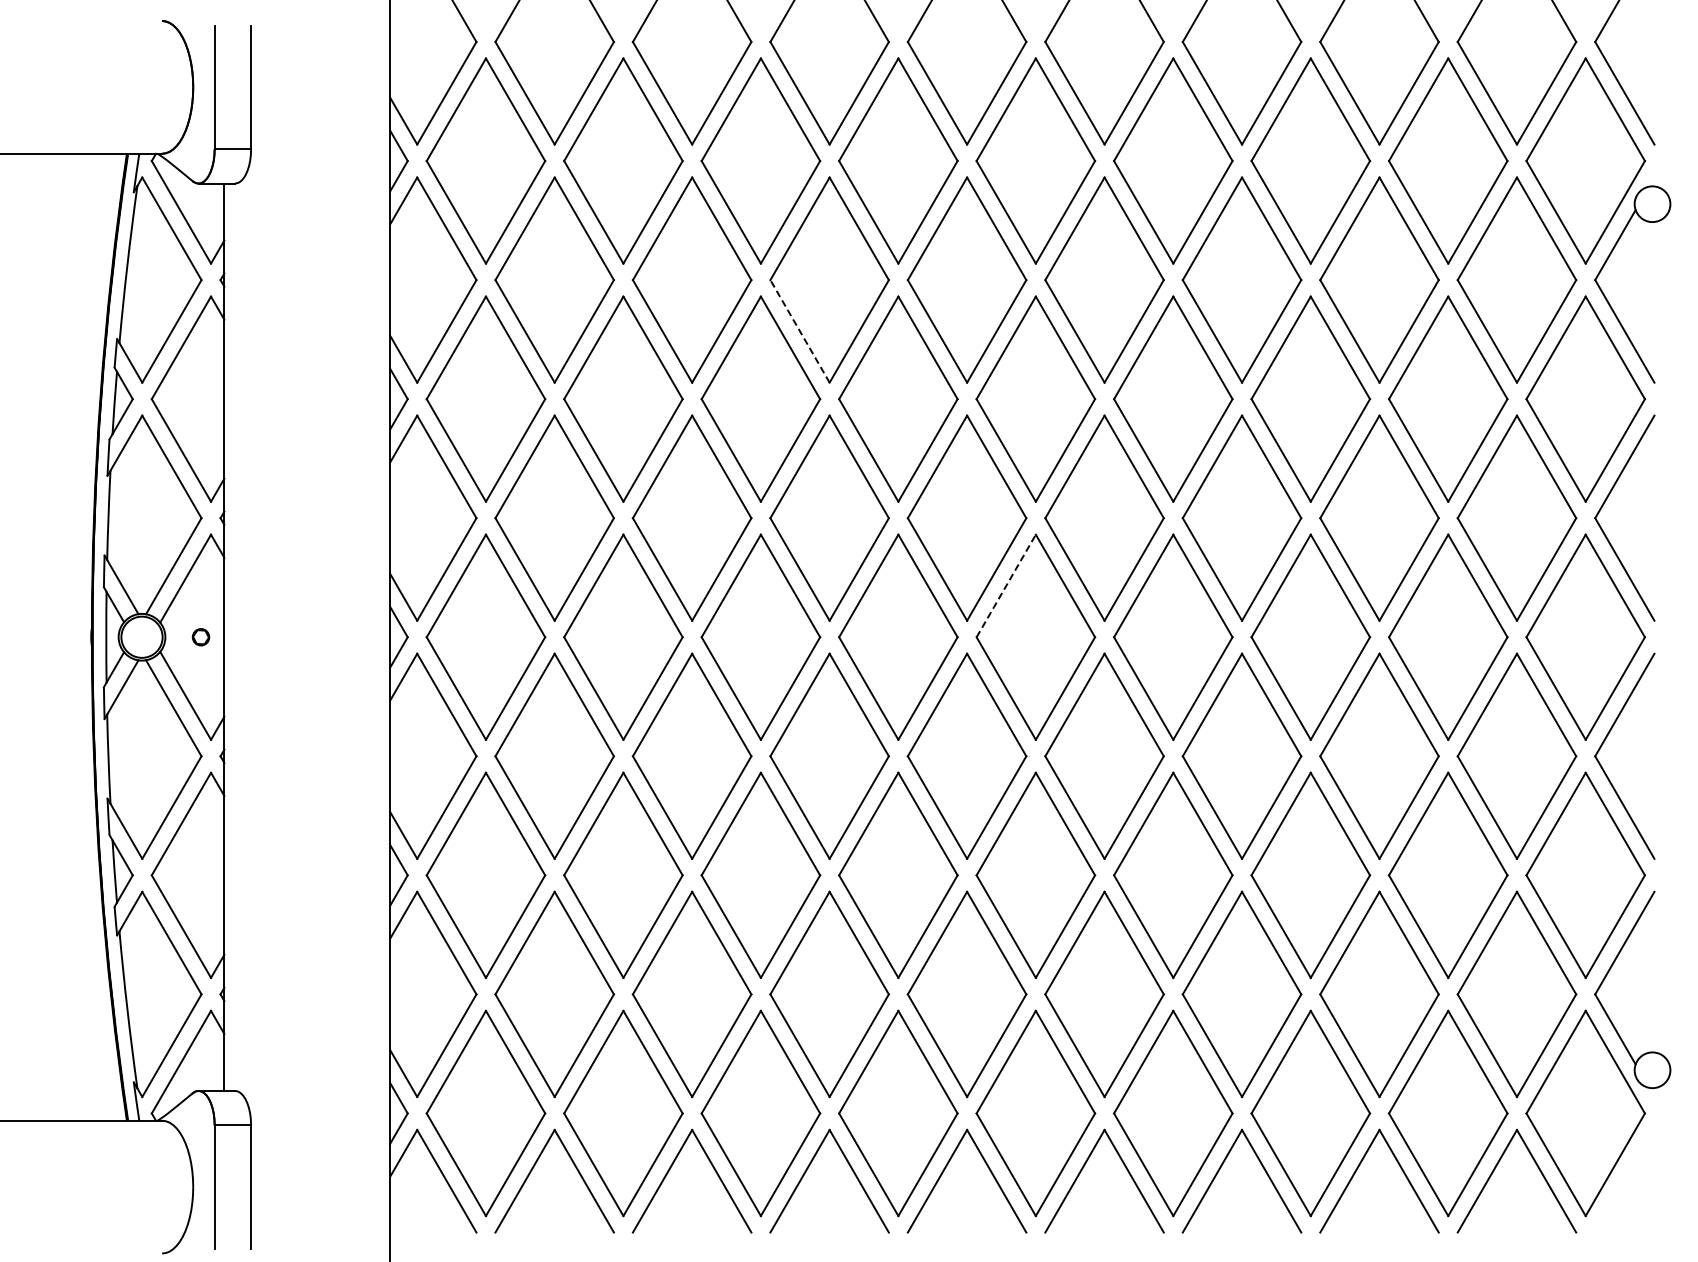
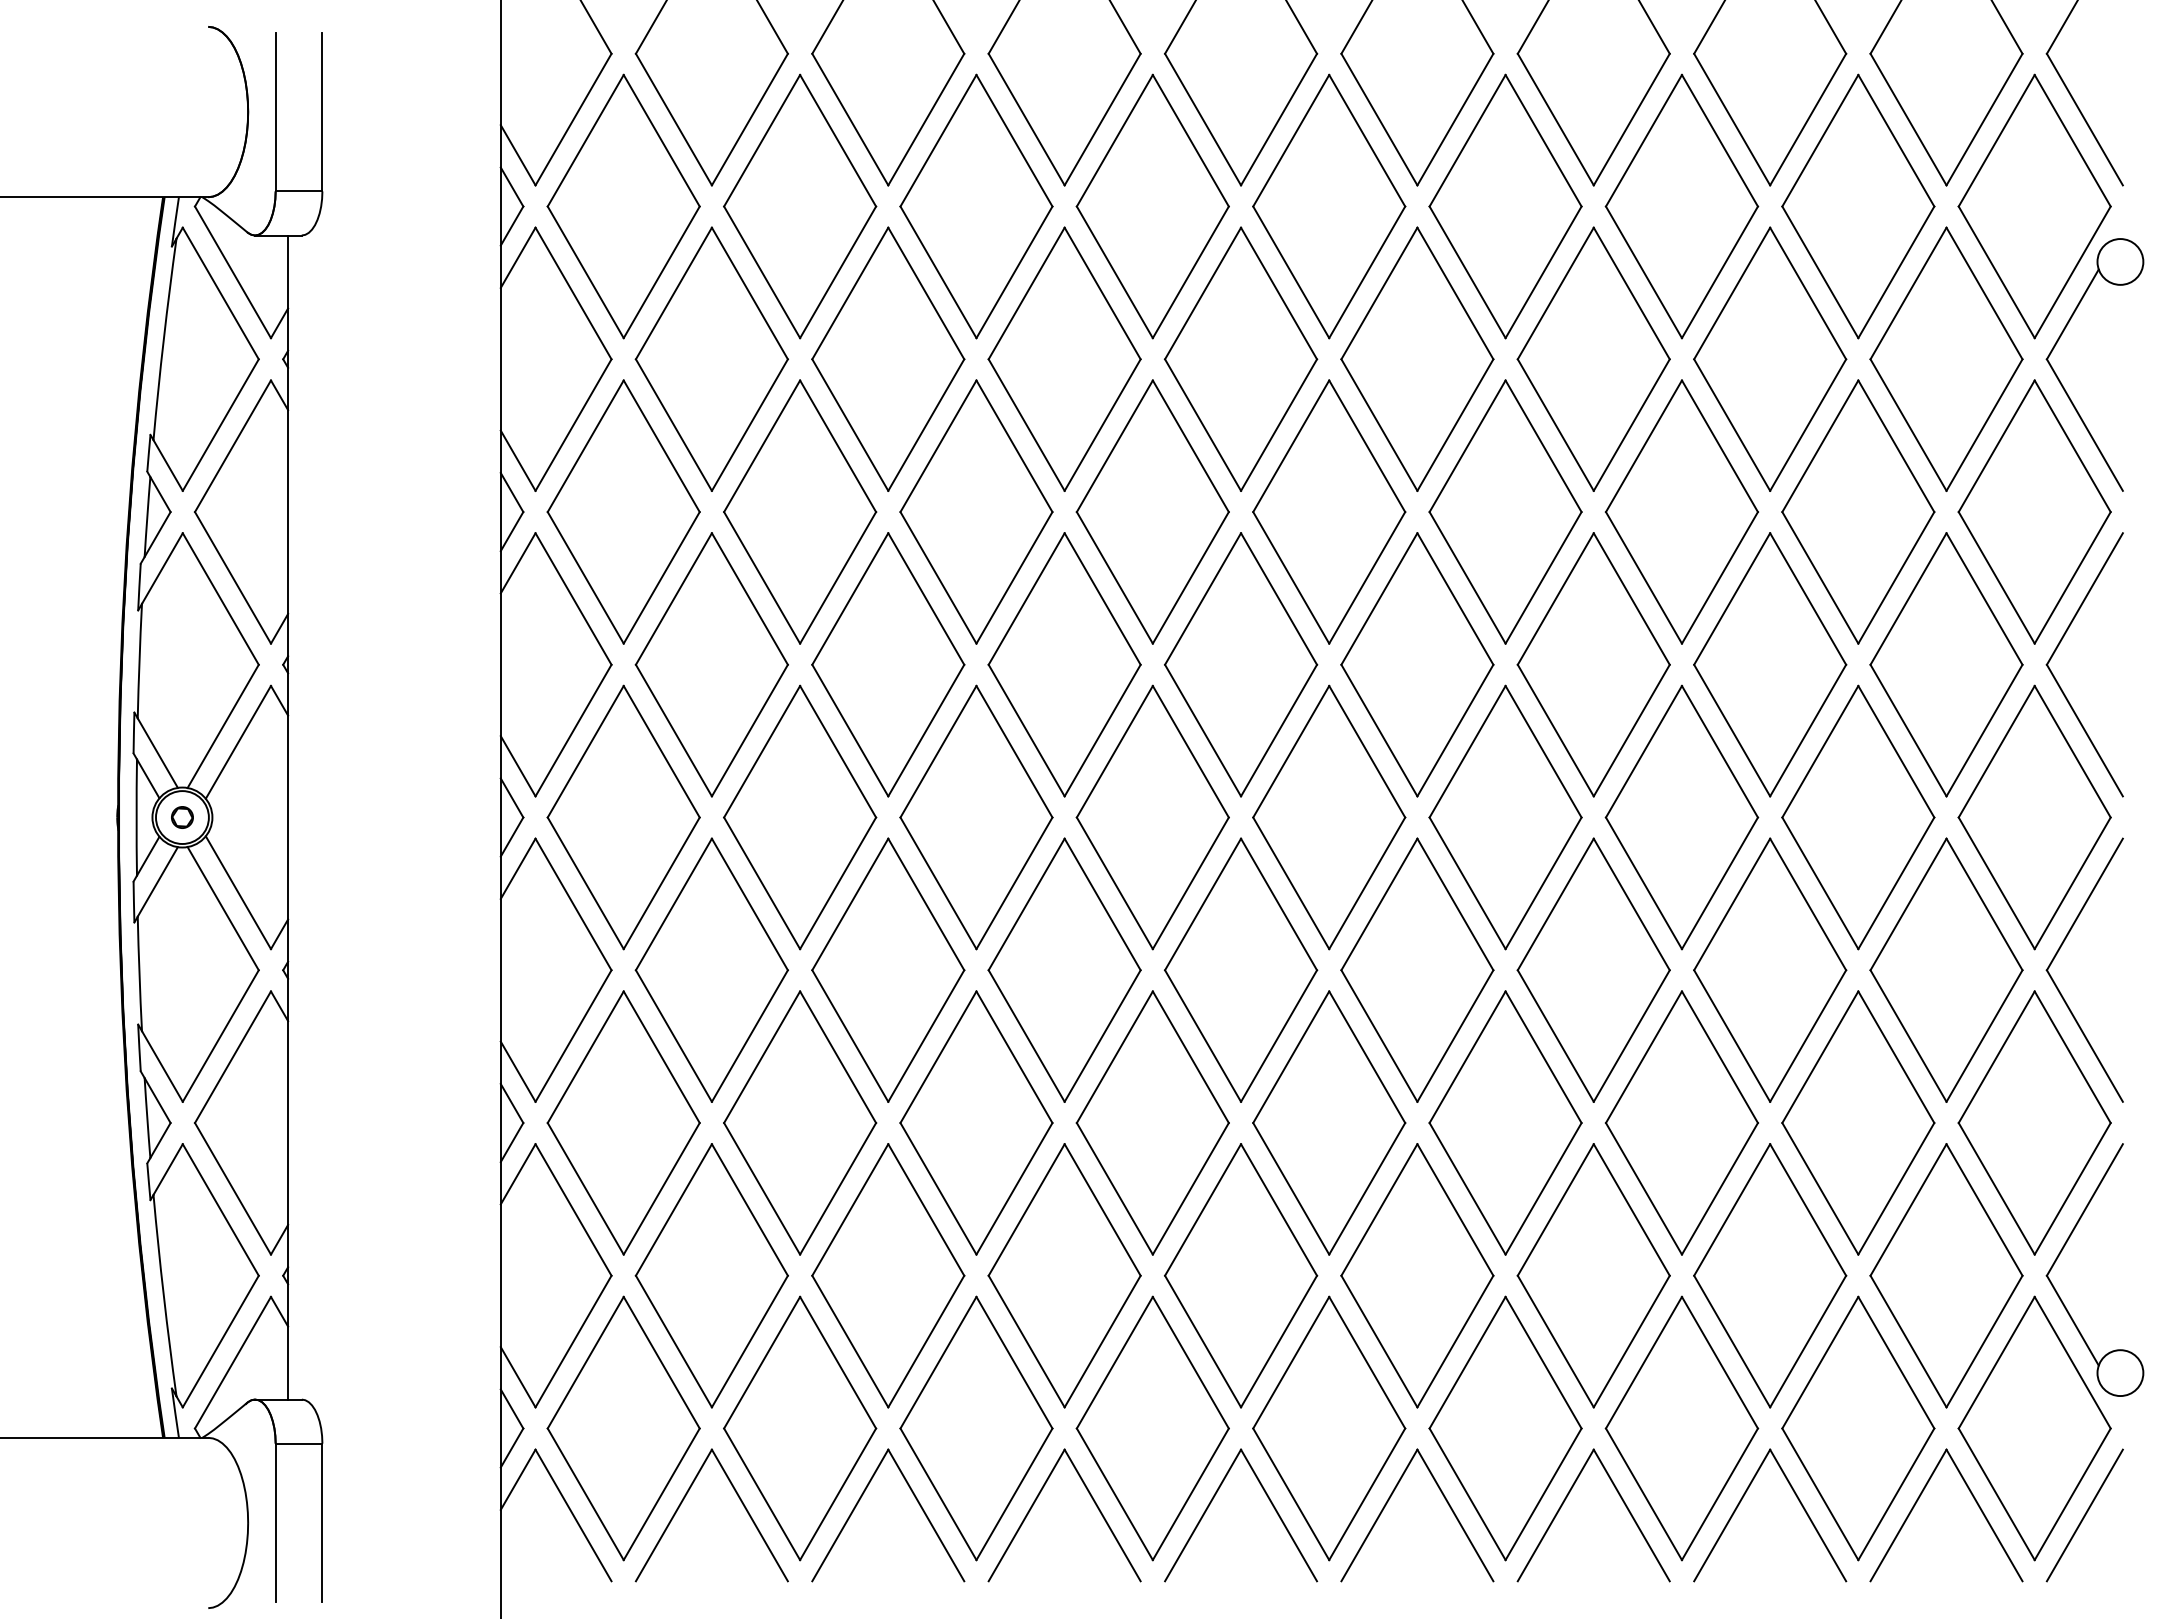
line: (799, 330) -> (1025, 423), dashed -> solid
line: (1006, 585) -> (1291, 751), dashed -> solid
part: (200, 637) -> (181, 817), moved
line: (1624, 1180) -> (2084, 1514), added

